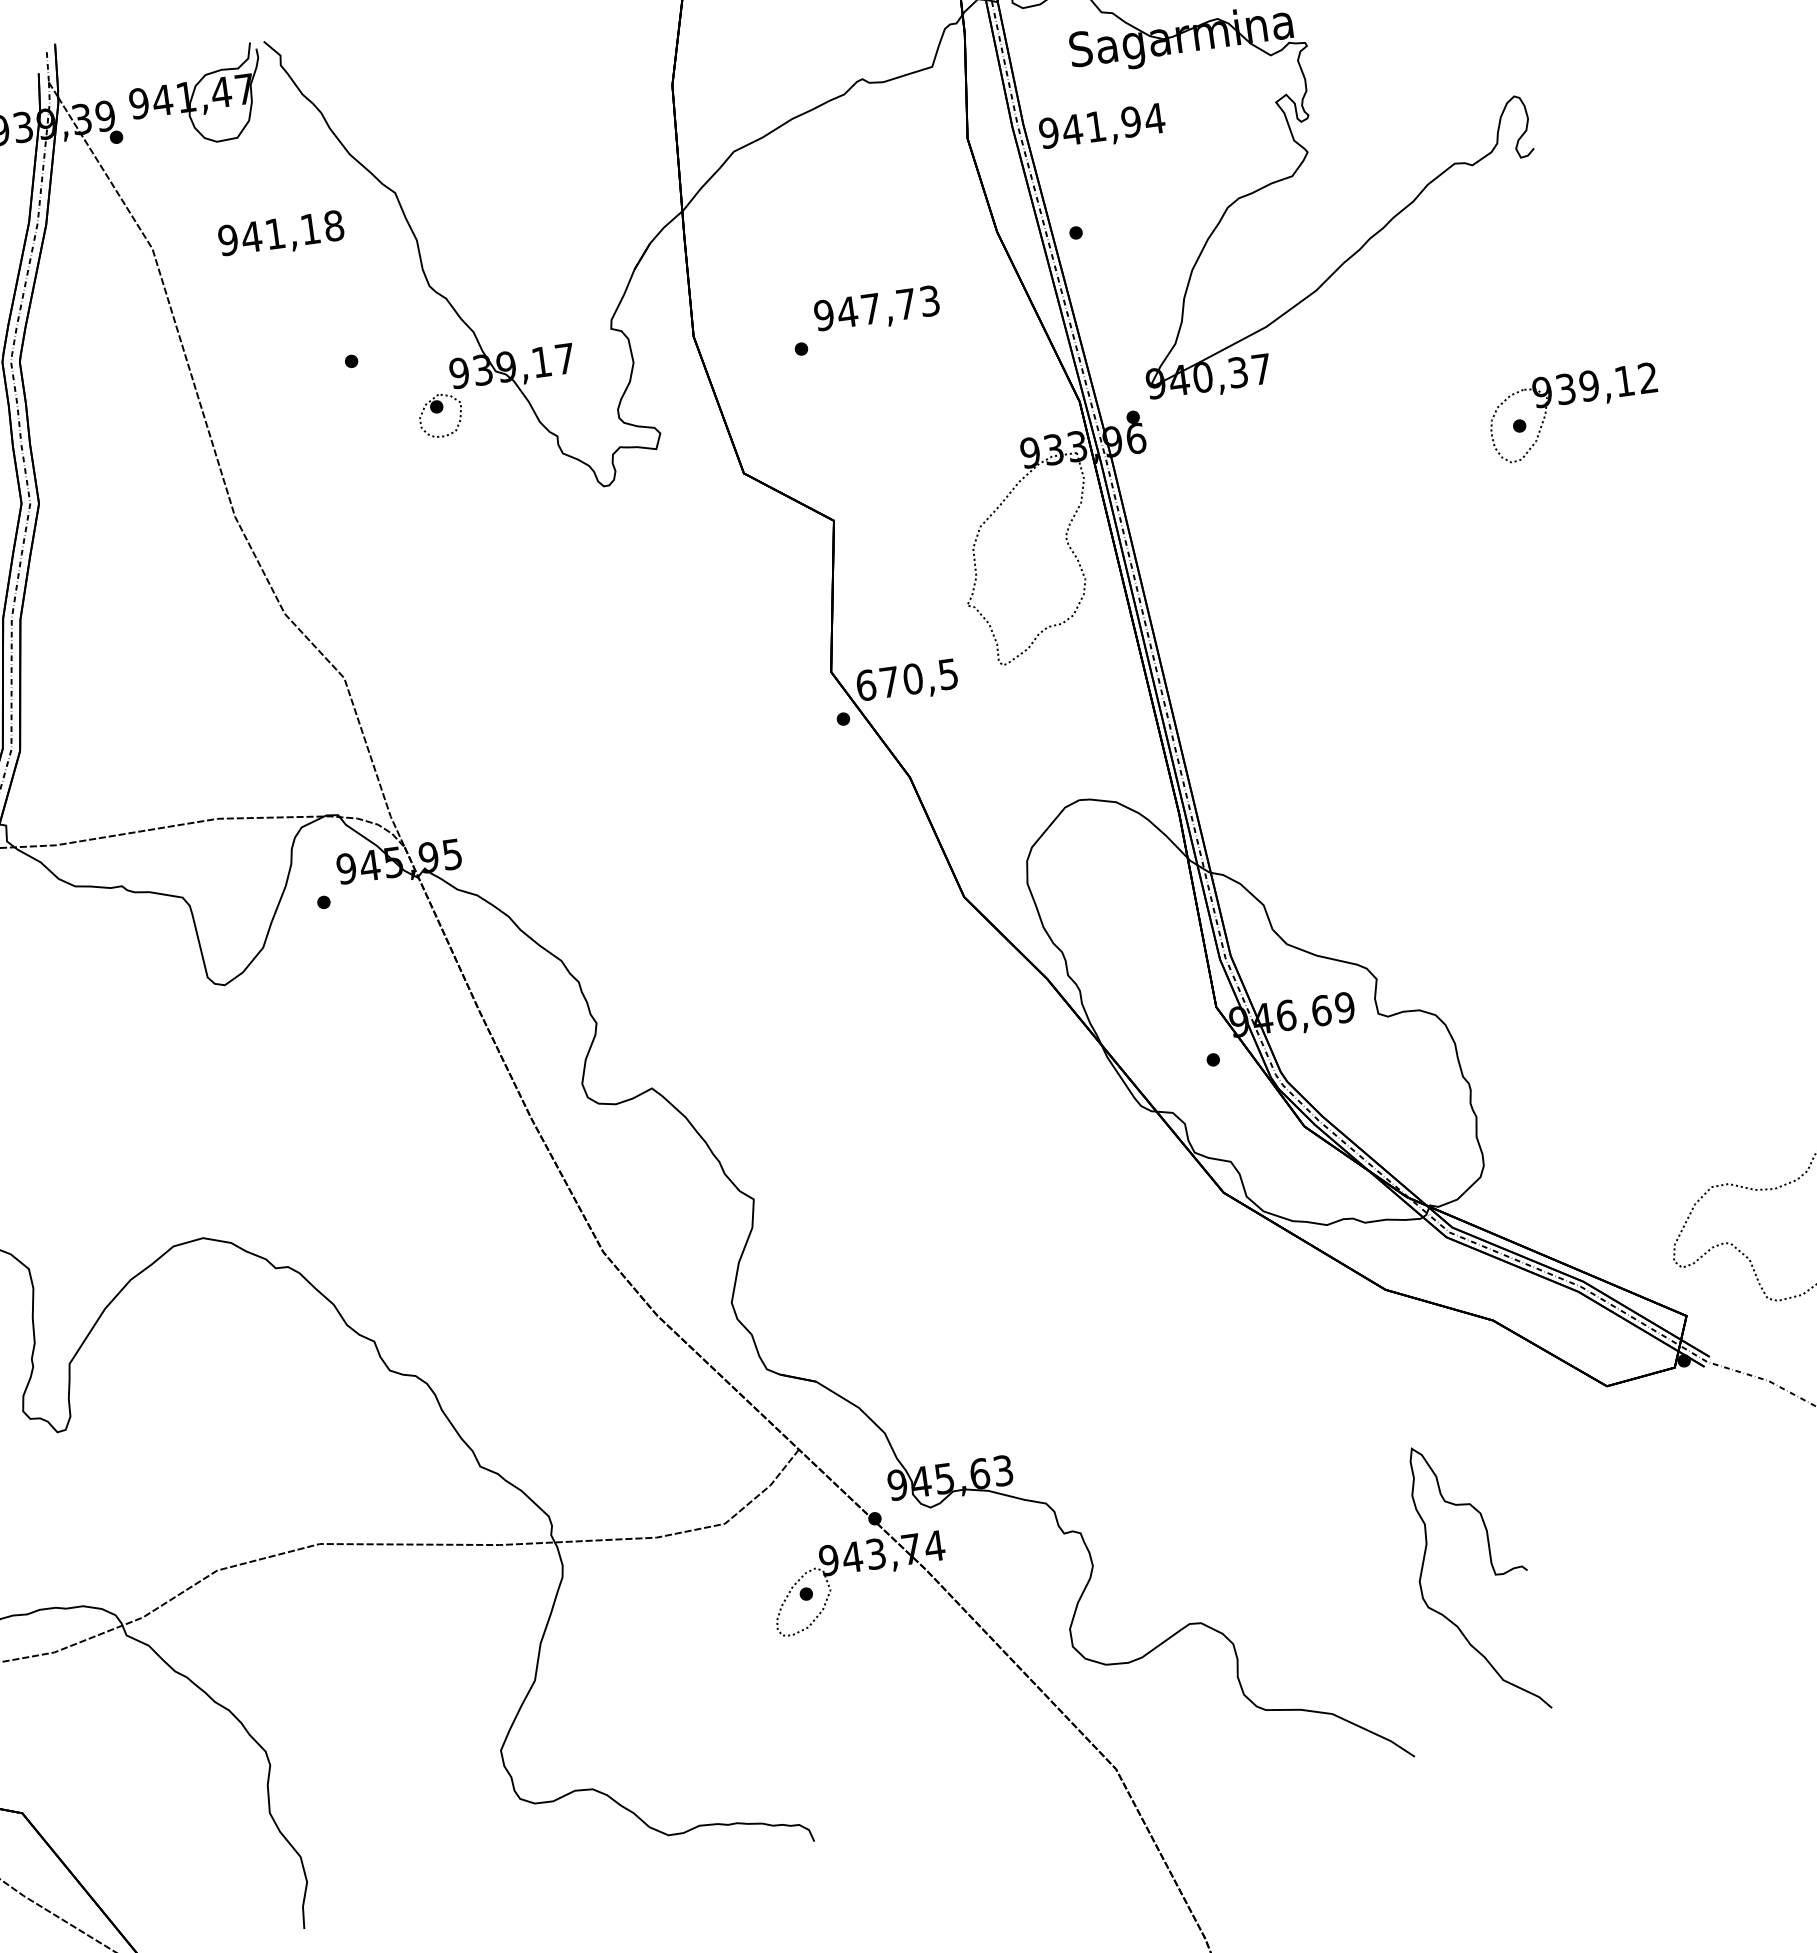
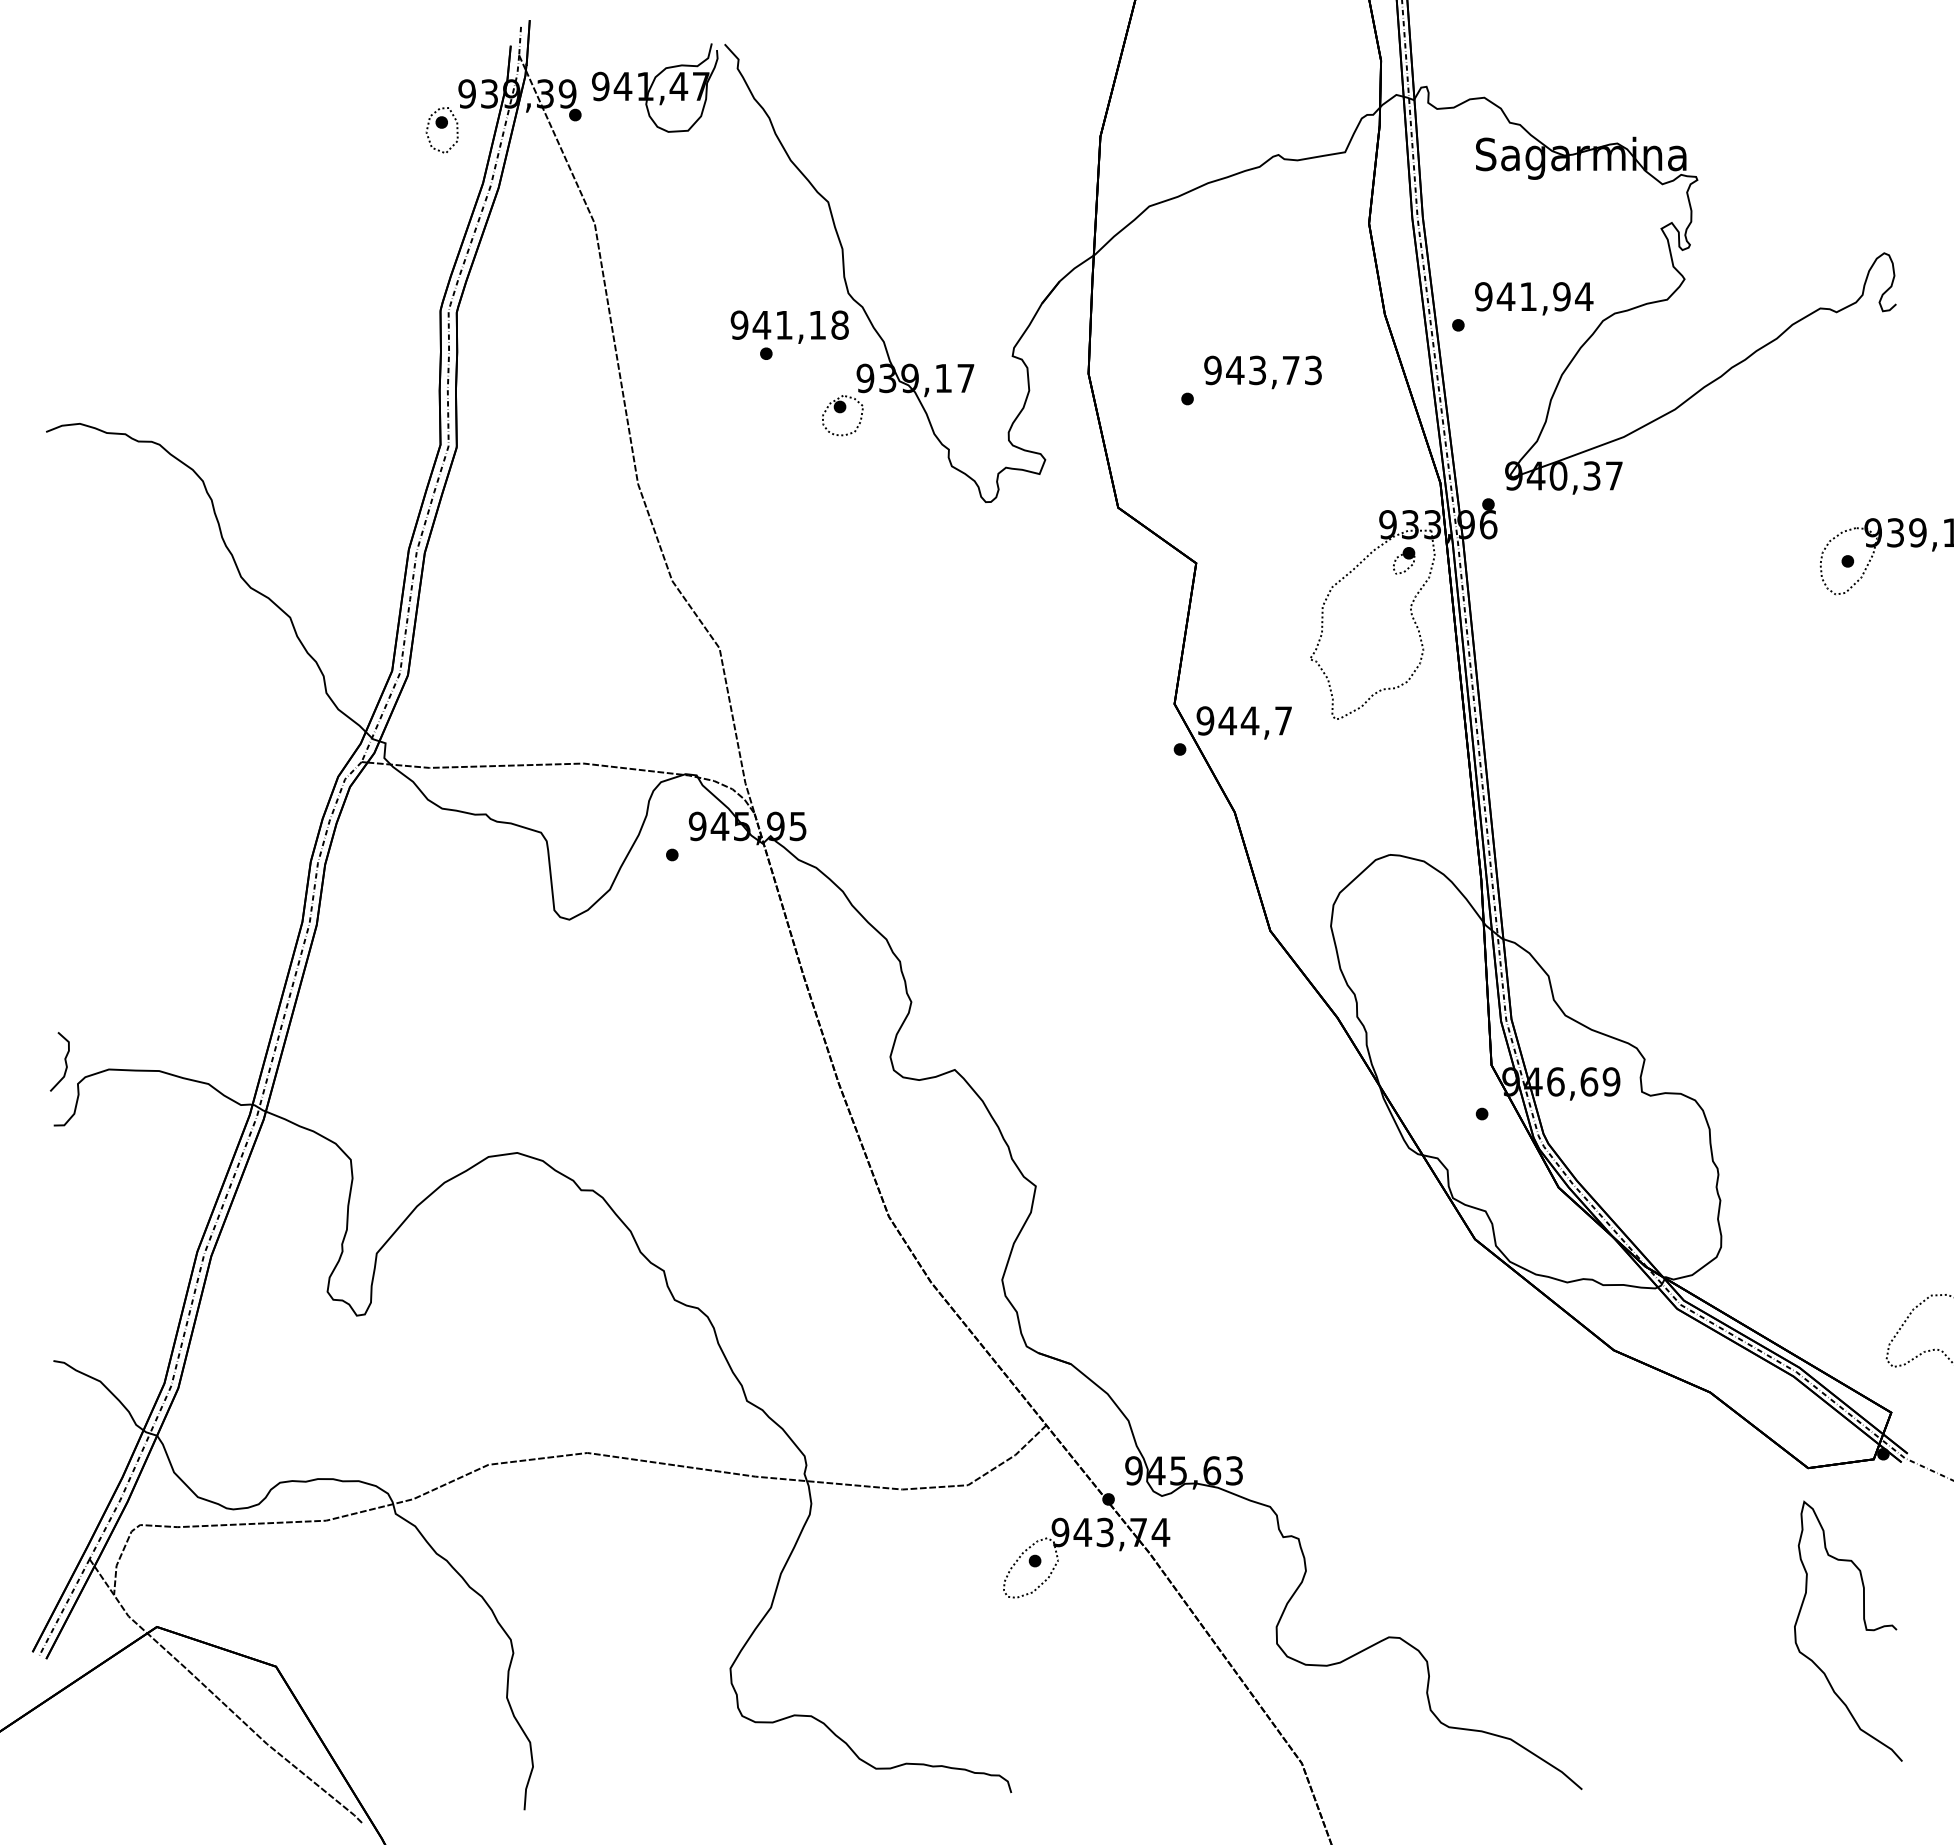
text: (1102, 127) -> (1534, 298), moved
text: (281, 234) -> (789, 326), moved
text: (871, 309) -> (1257, 370), 947,73 -> 943,73
part: (1052, 488) -> (1404, 560), added
text: (906, 679) -> (1243, 720), 670,5 -> 944,7
curve: (1492, 1571) -> (1864, 1626), moved

